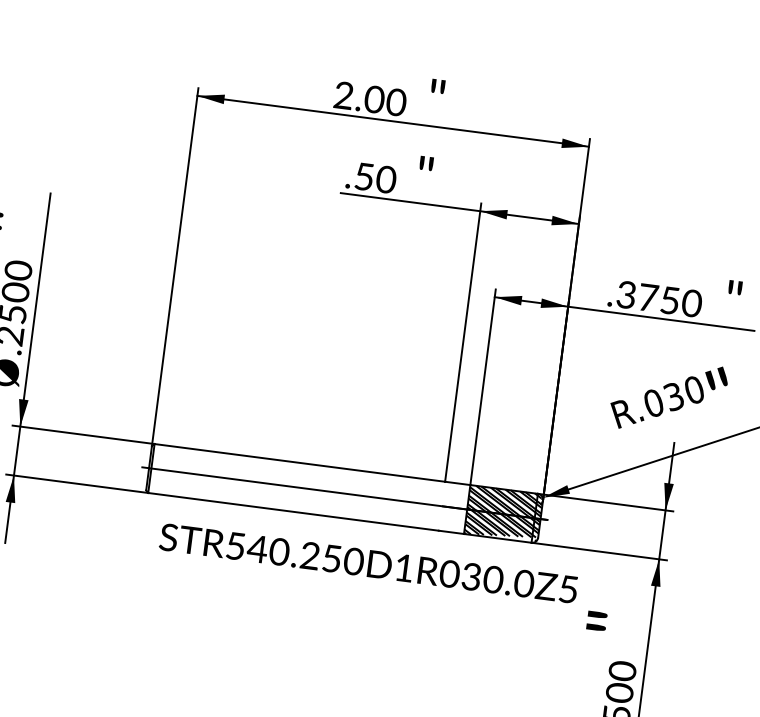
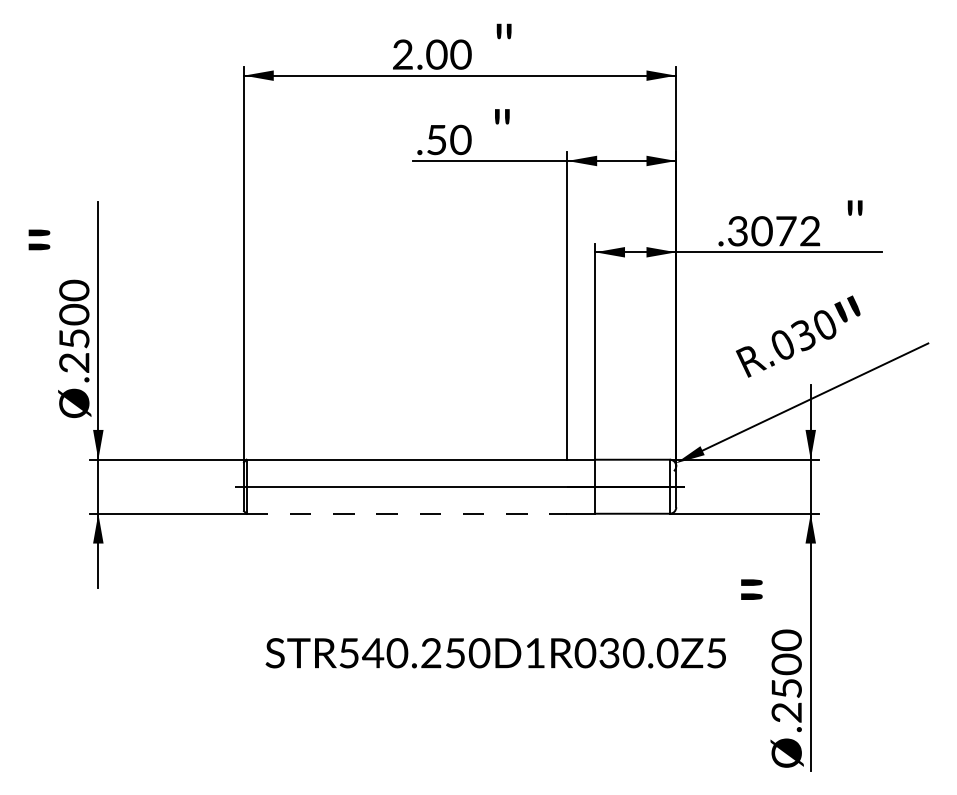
text: (670, 300) -> (786, 231), .3750 -> .3072
line: (294, 511) -> (407, 513), solid -> dashed
hatch: (503, 514) -> (635, 486), removed
text: (368, 563) -> (495, 653), moved

